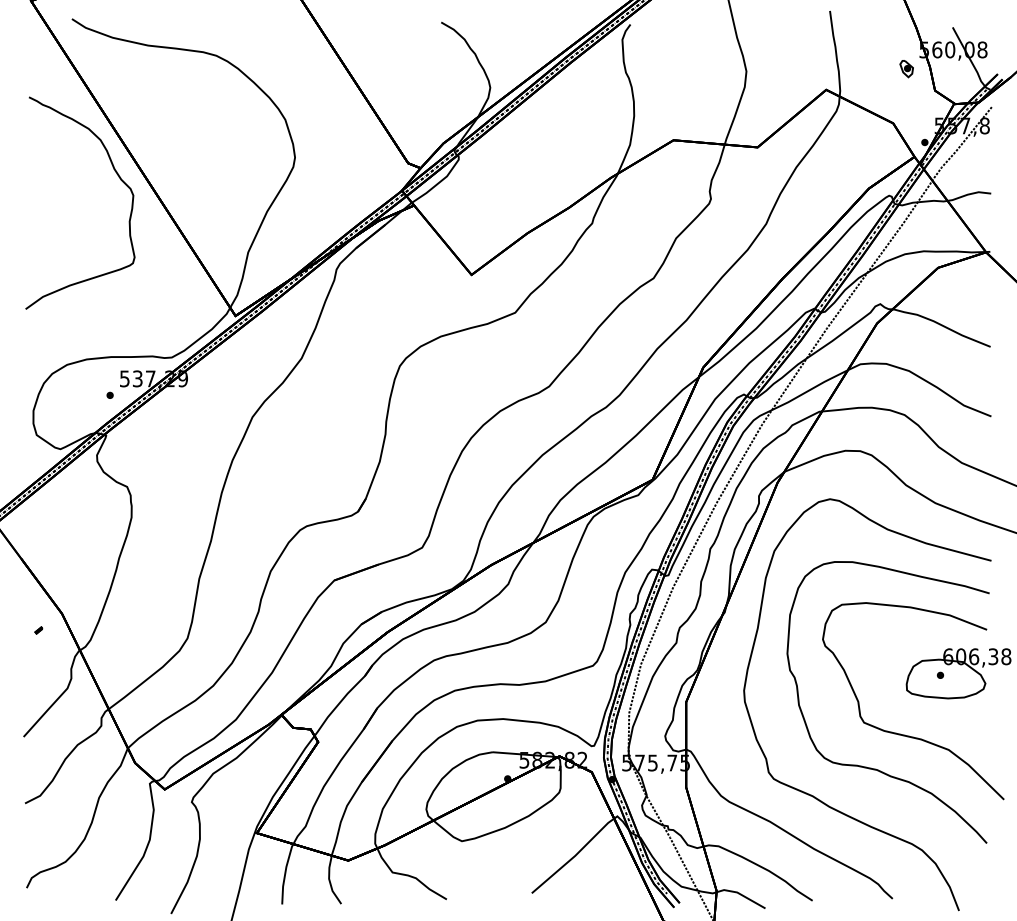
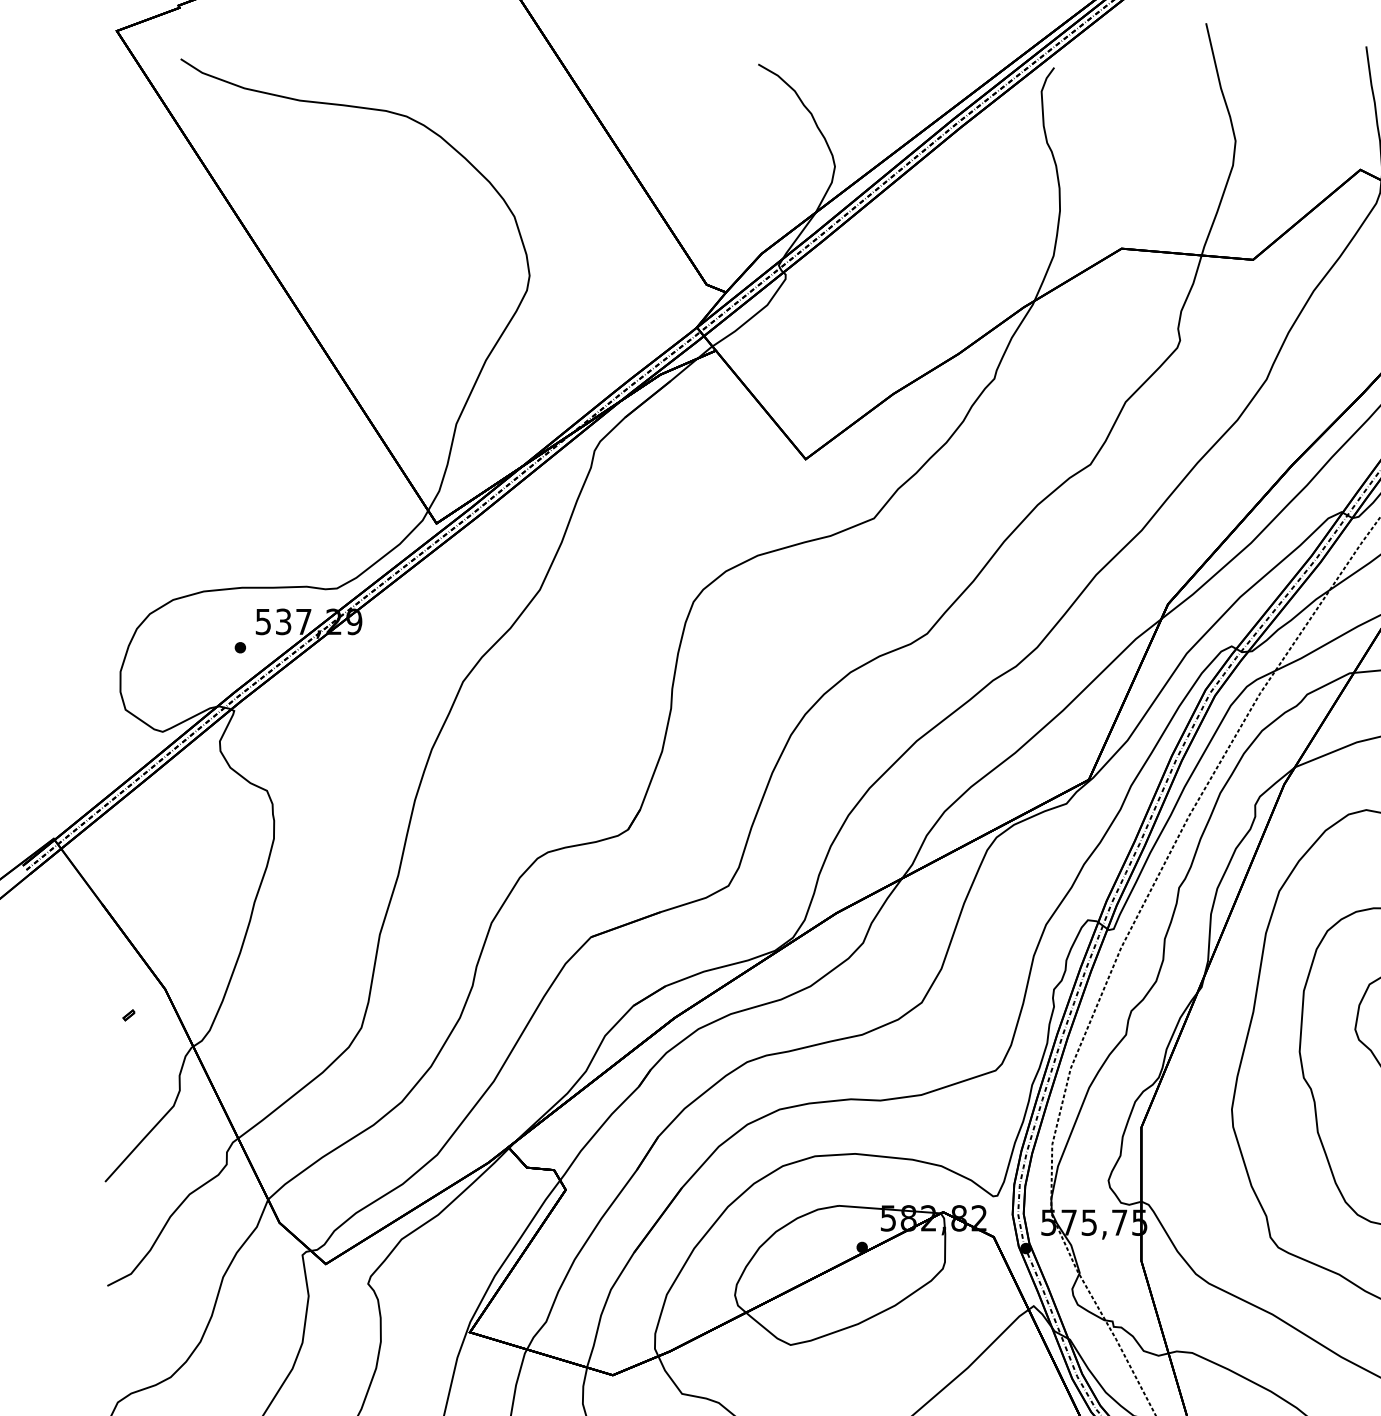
curve: (118, 177) -> (253, 306), removed

